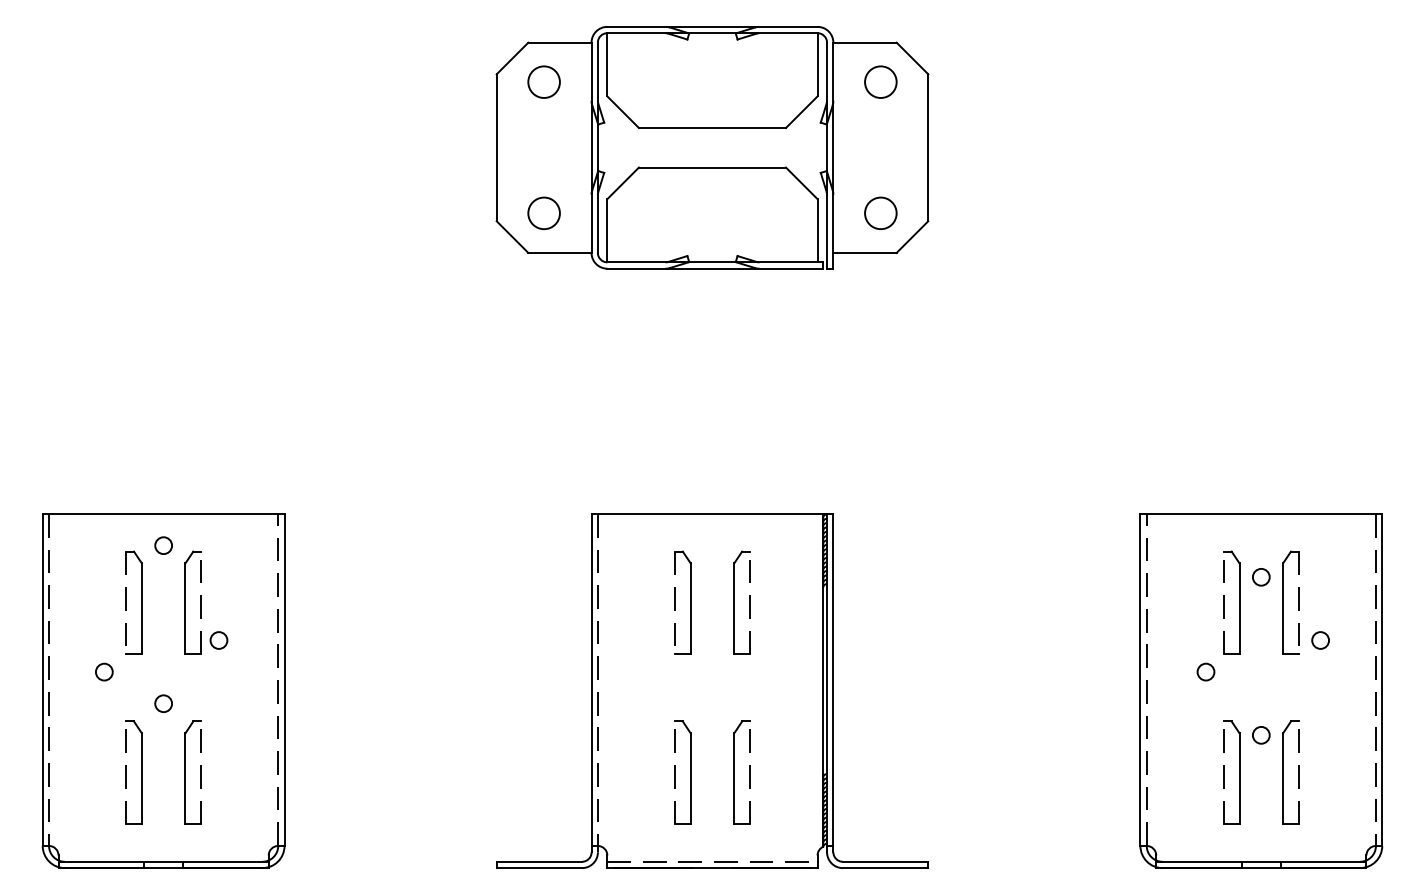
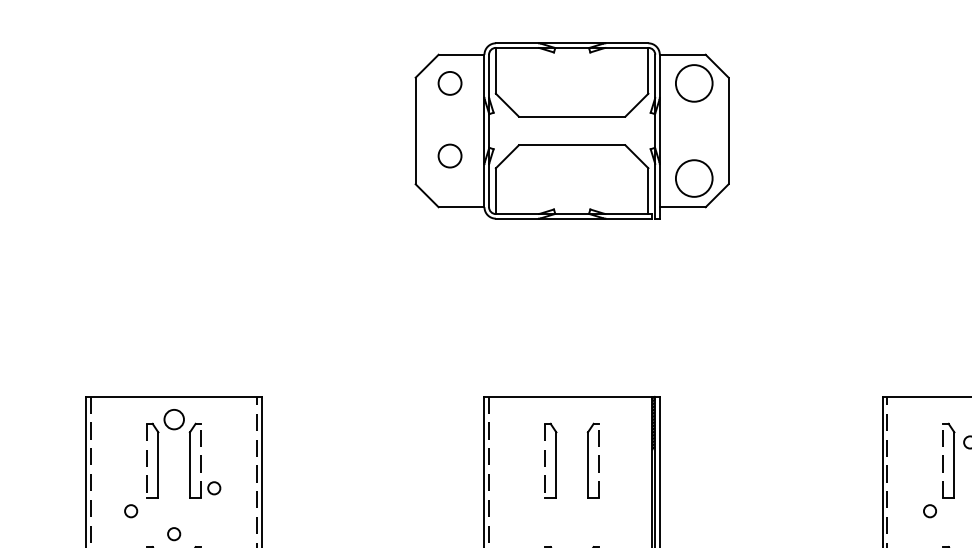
circle: (880, 82) -> (694, 83), size x1.6
circle: (543, 213) -> (449, 156), moved
circle: (880, 213) -> (694, 178), size x1.6
circle: (163, 545) -> (174, 419), size x1.6

